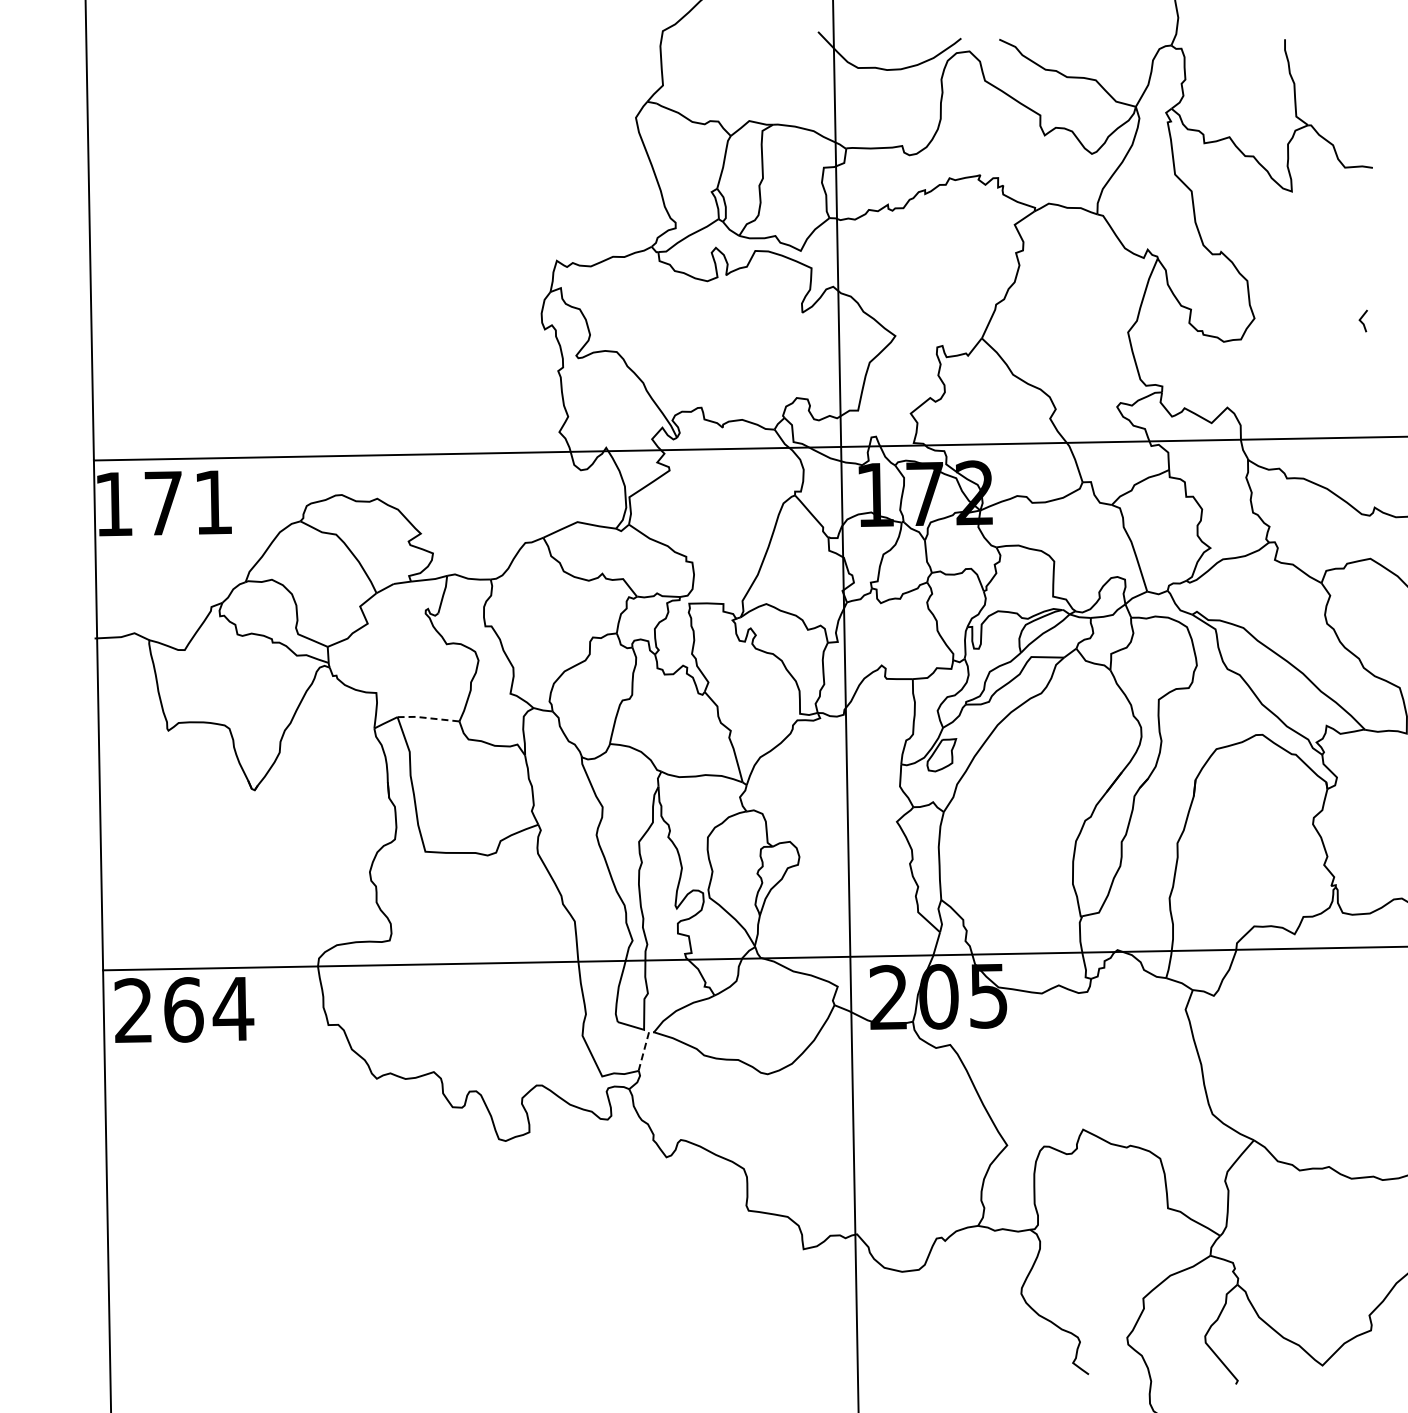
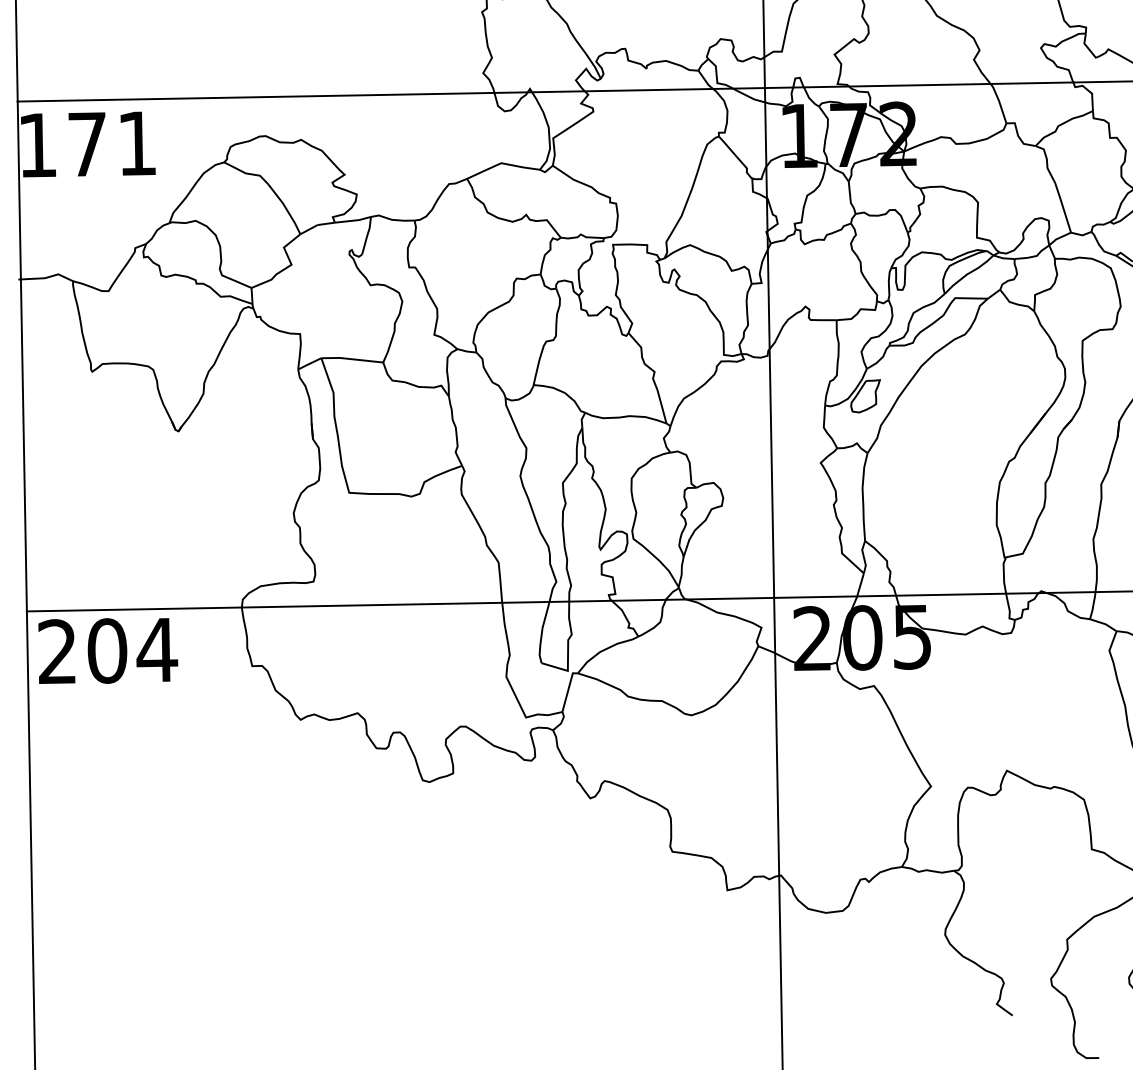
line: (427, 718) -> (351, 359), dashed -> solid
text: (183, 1009) -> (107, 650), 264 -> 204
line: (644, 1049) -> (568, 690), dashed -> solid

